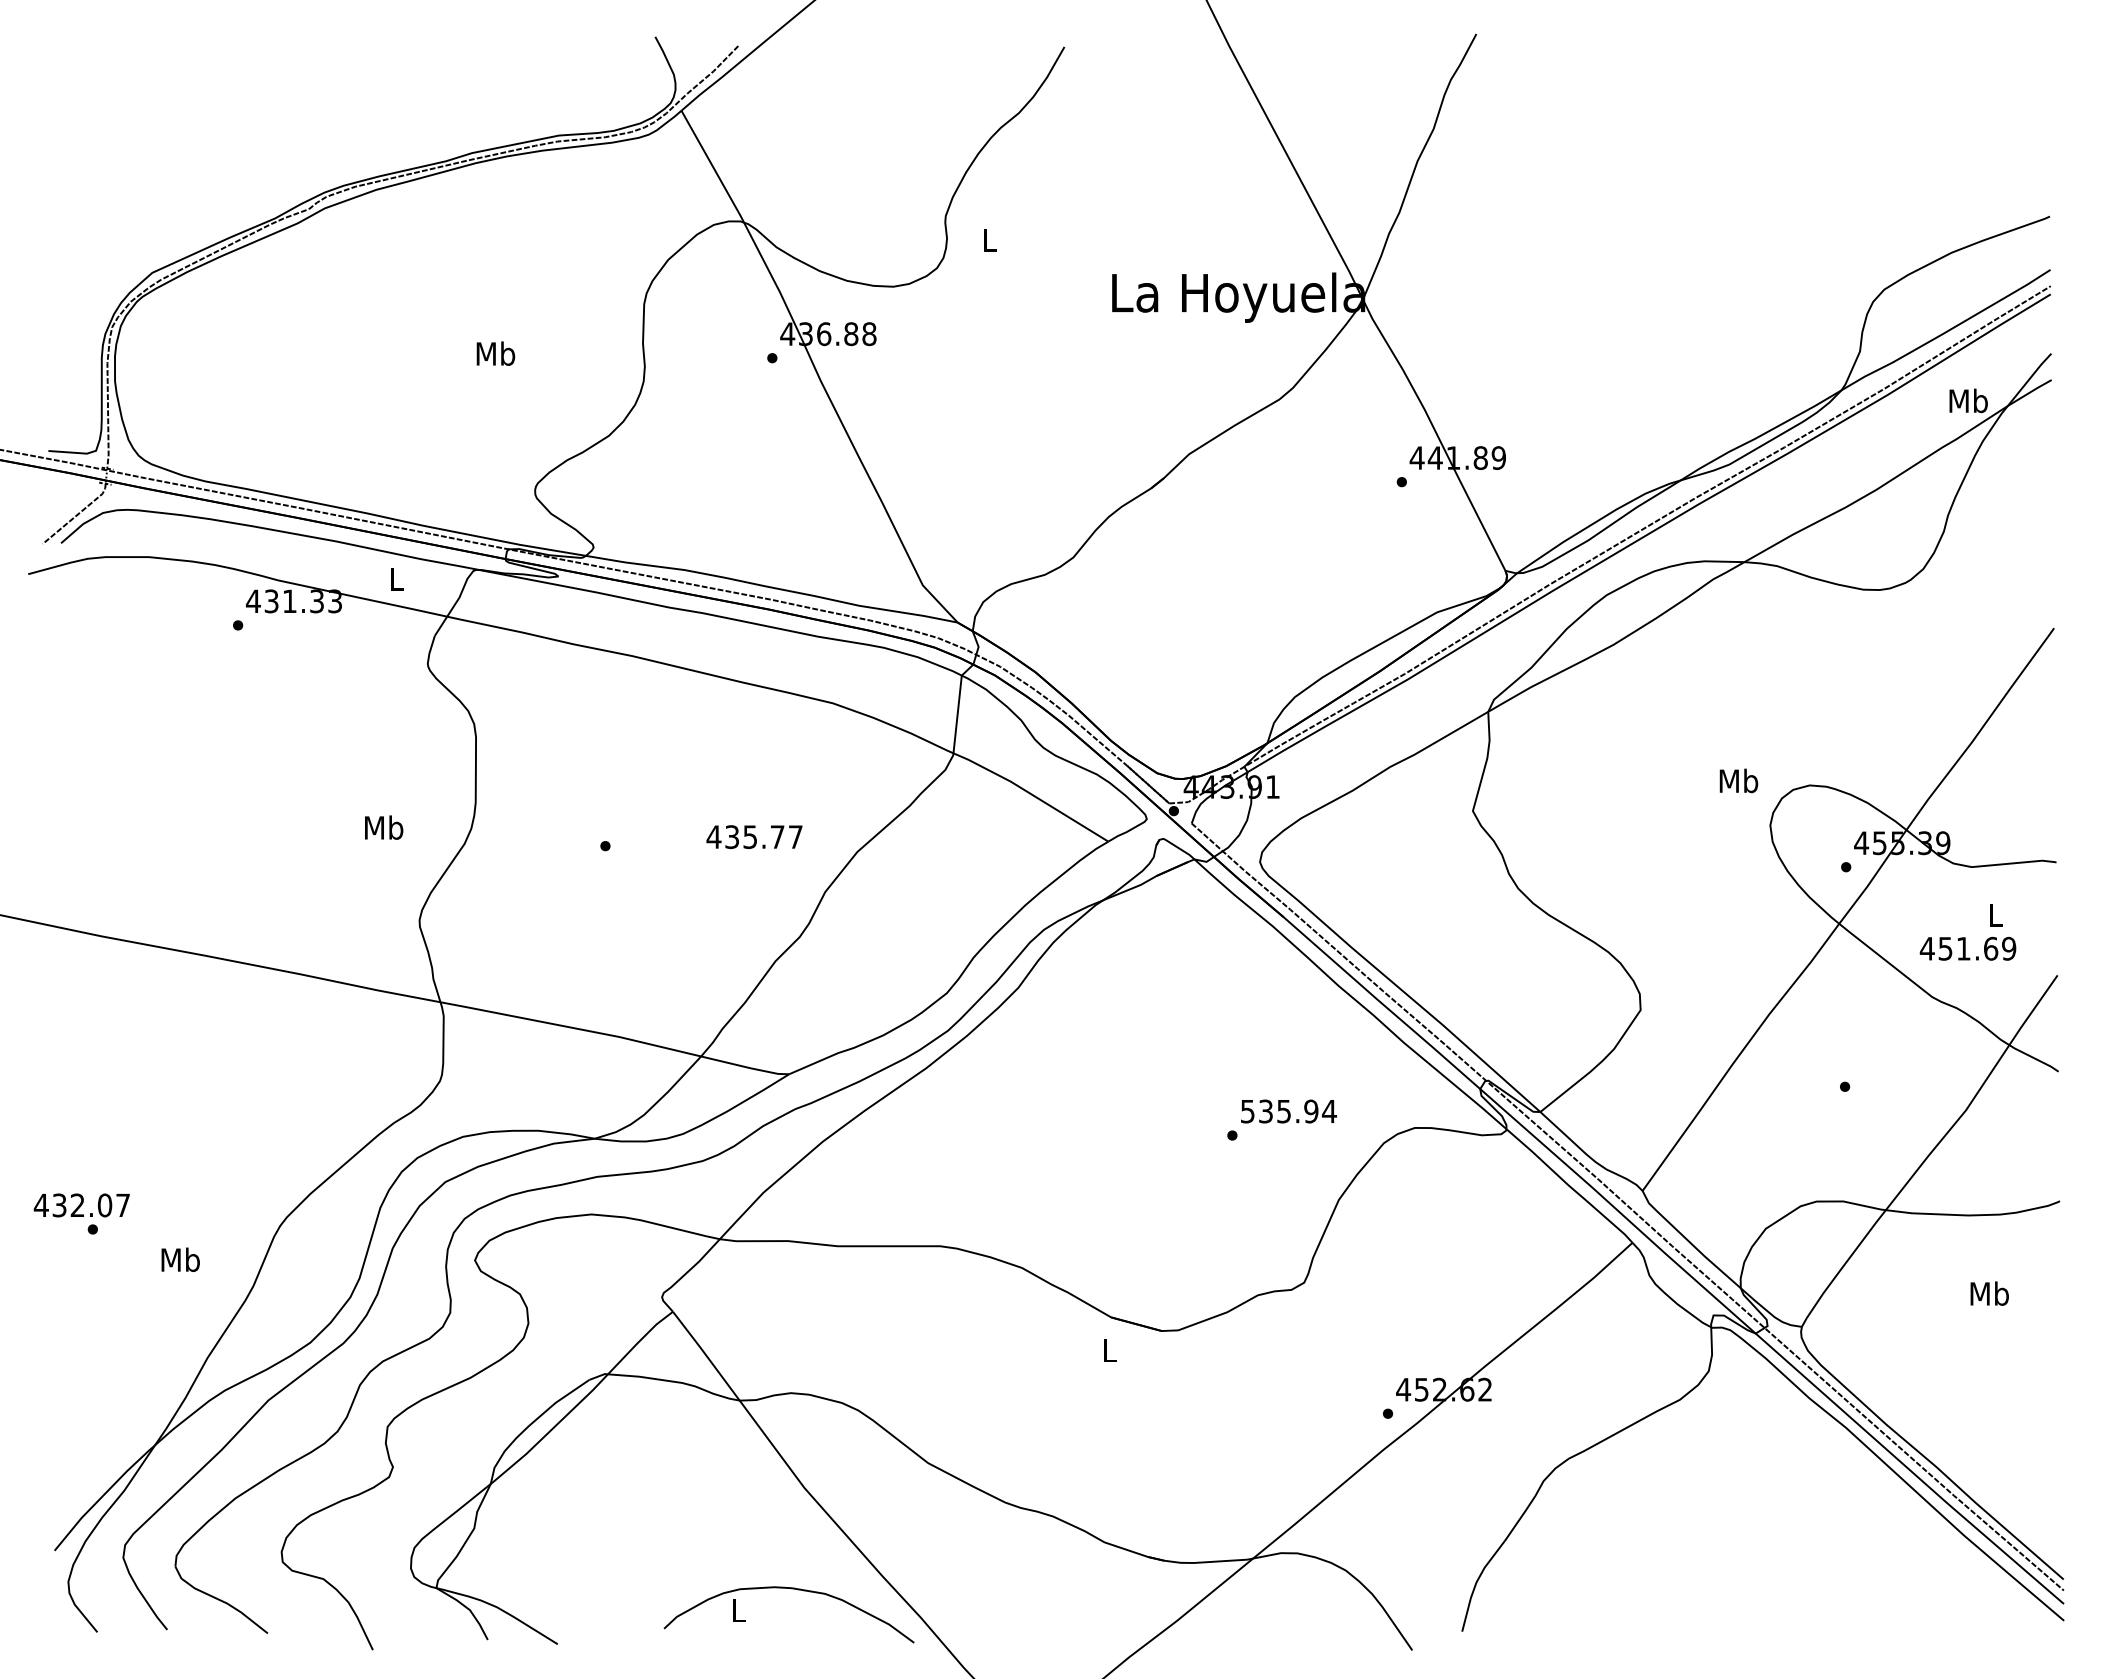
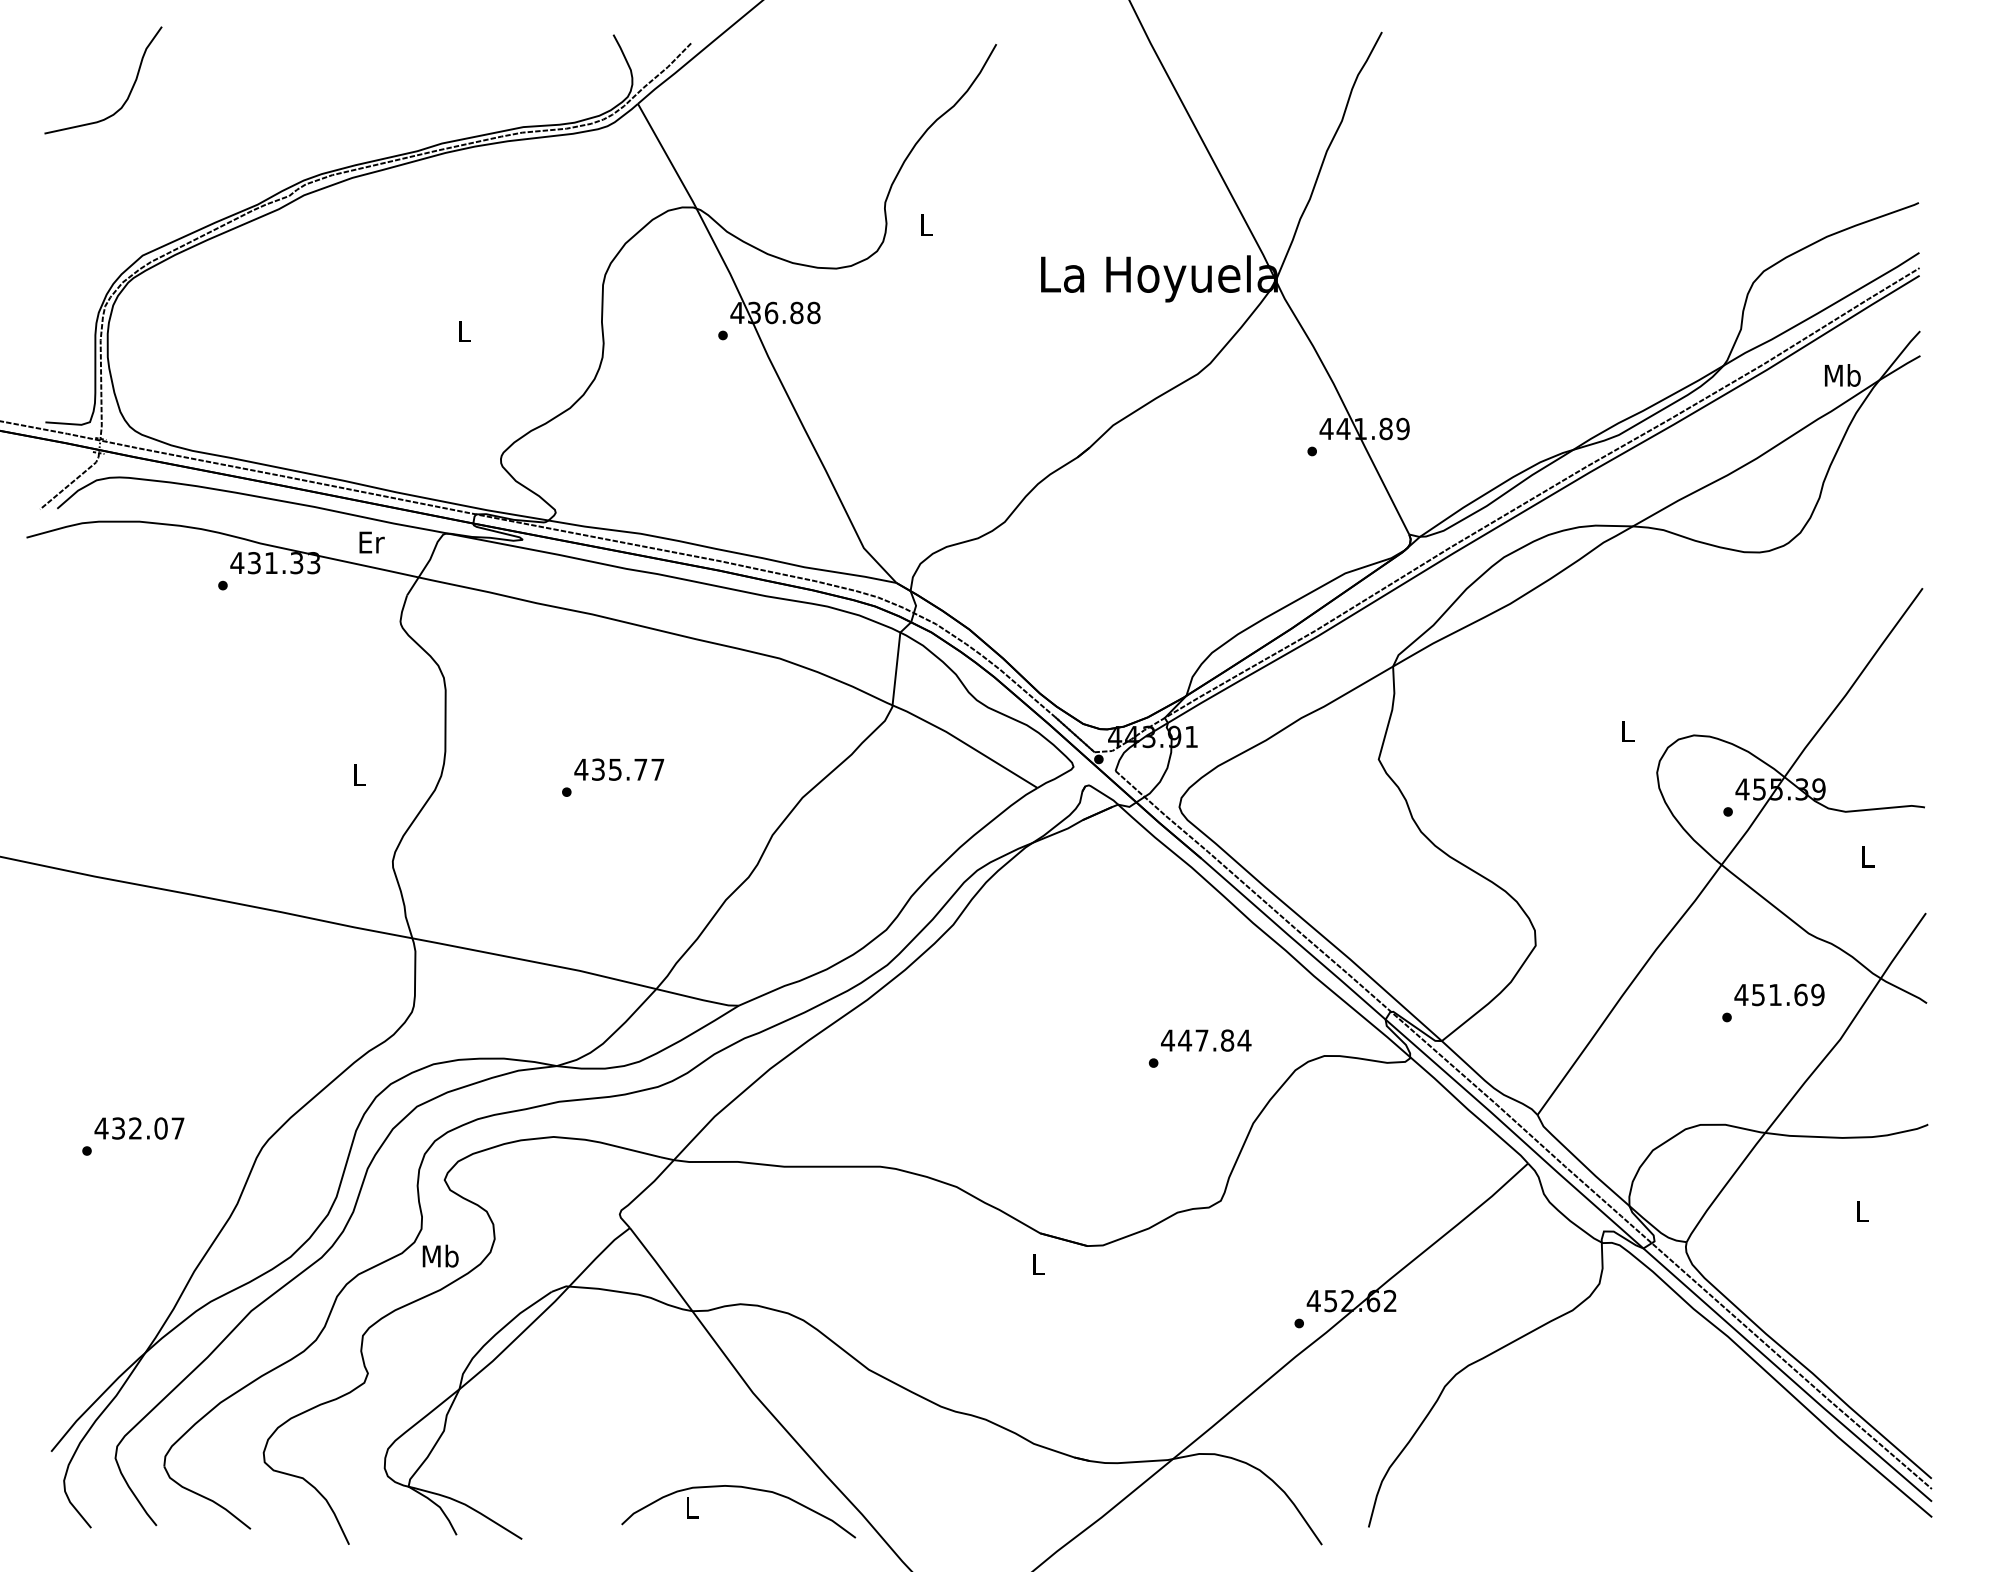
curve: (138, 97) -> (129, 91), added
text: (495, 353) -> (463, 331), Mb -> L
text: (397, 578) -> (372, 541), L -> Er
text: (1738, 780) -> (1627, 730), Mb -> L
text: (384, 827) -> (359, 774), Mb -> L
text: (754, 836) -> (619, 769), moved
text: (1967, 948) -> (1778, 994), moved
text: (1279, 1111) -> (1197, 1040), 535.94 -> 447.84
text: (81, 1205) -> (139, 1128), moved
text: (180, 1259) -> (440, 1255), moved
text: (1989, 1293) -> (1862, 1210), Mb -> L

